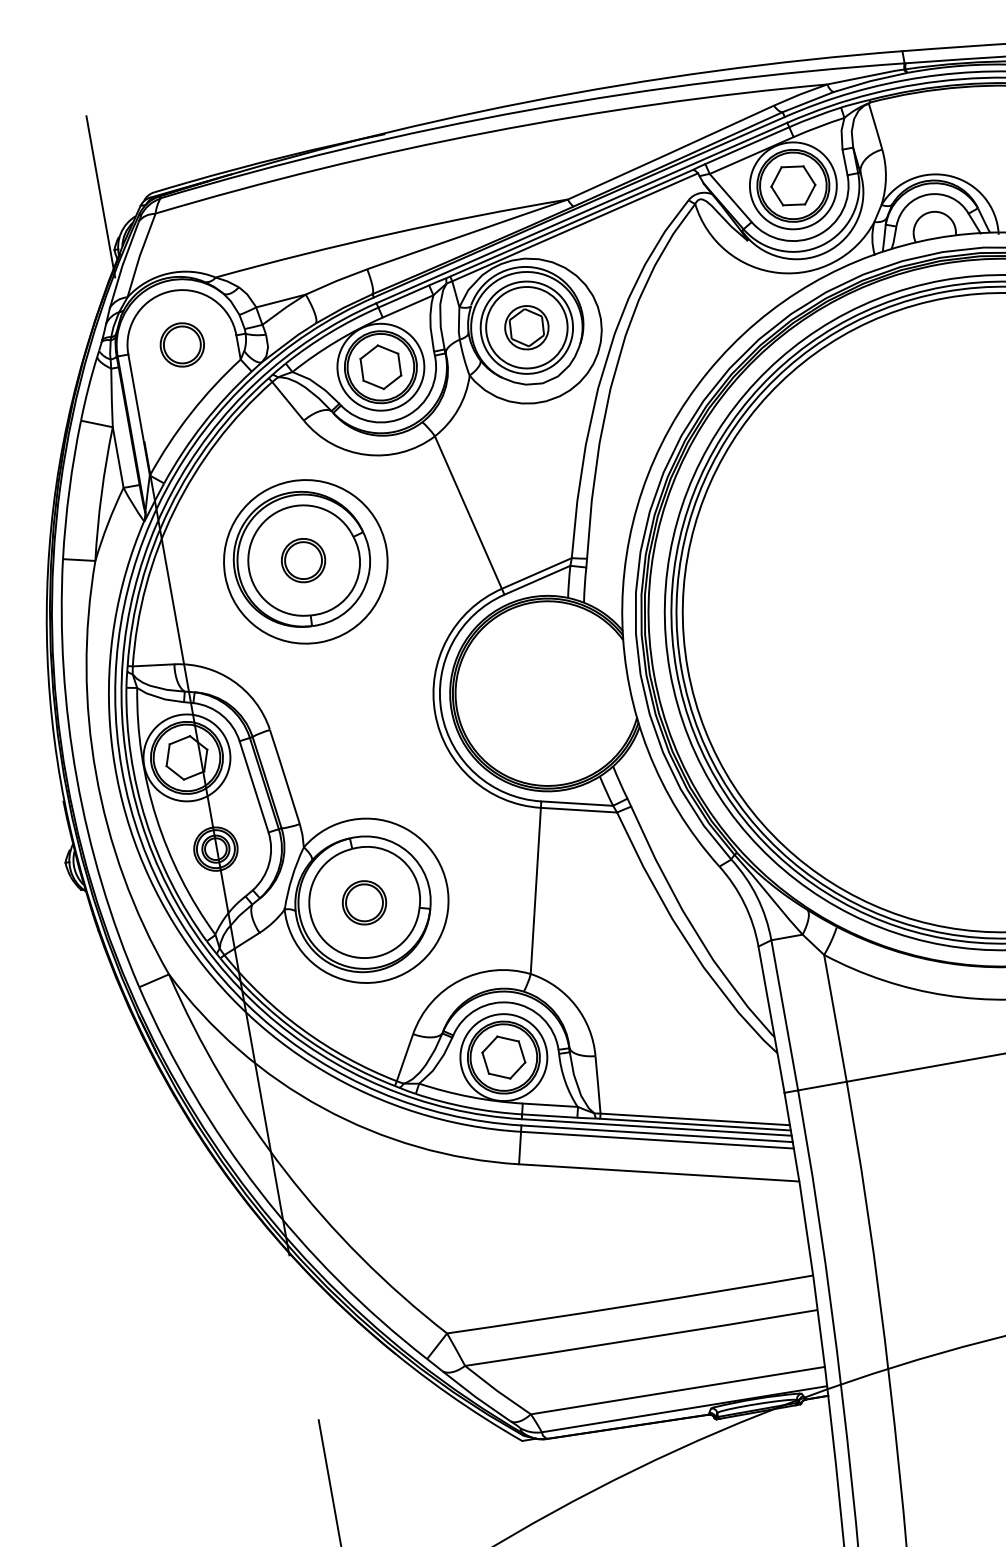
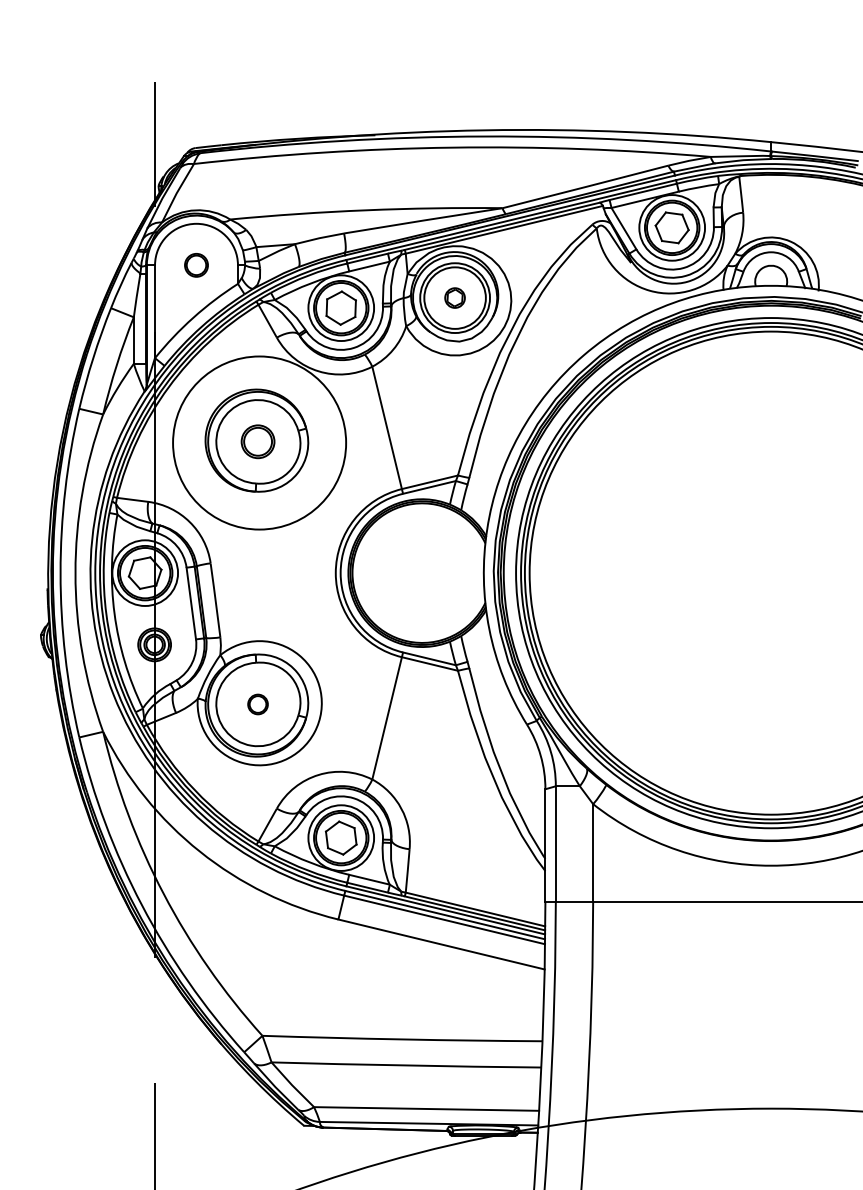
part: (525, 327) -> (454, 297), size x0.6
part: (182, 345) -> (196, 265), size x0.7
circle: (305, 561) -> (259, 442), size x1.4
part: (363, 902) -> (257, 704), size x0.6

